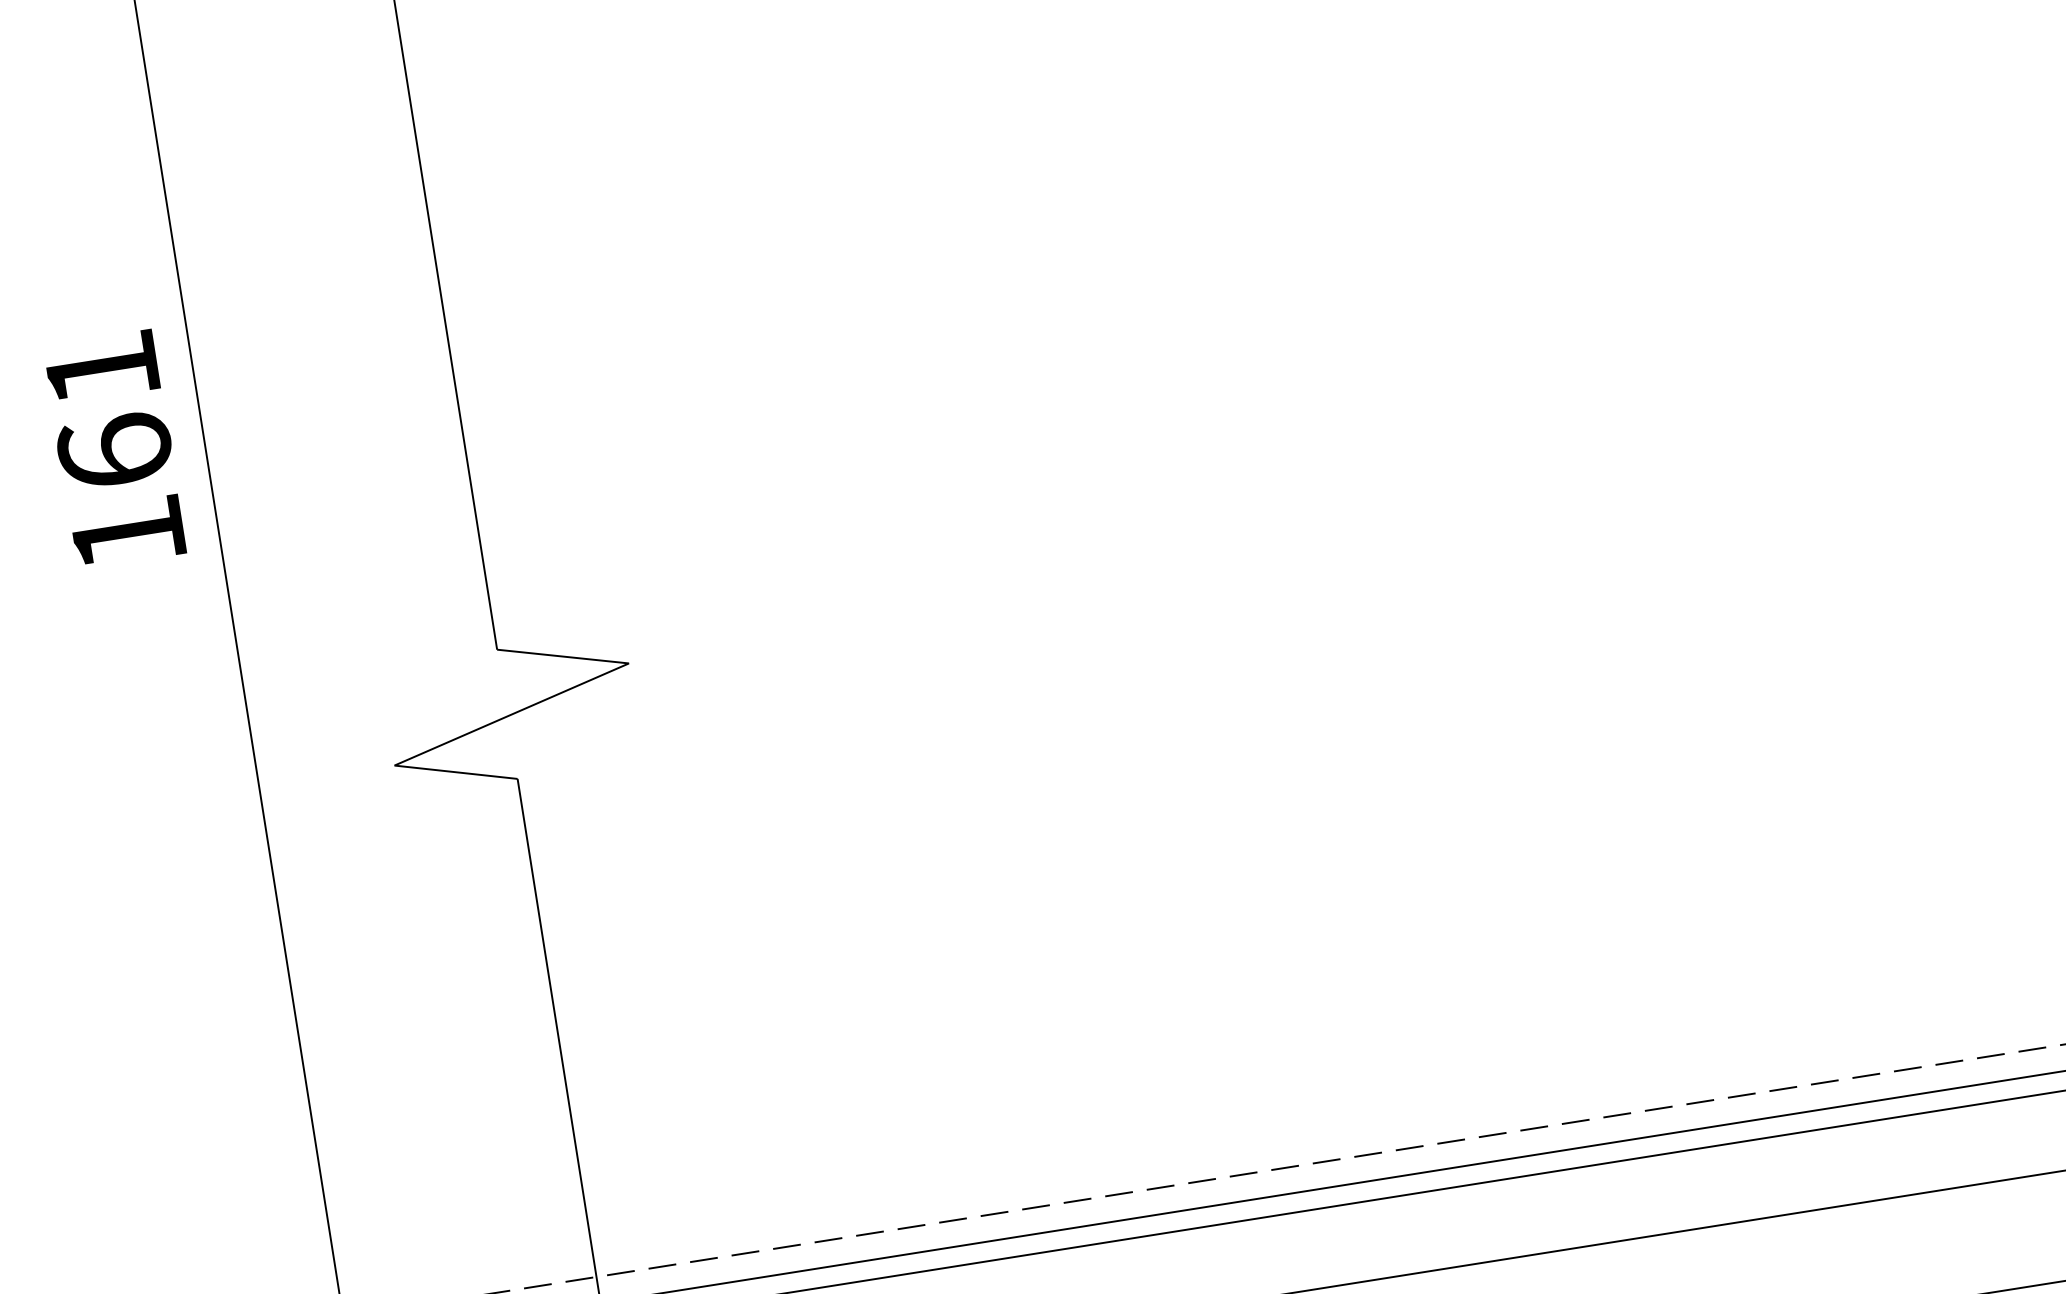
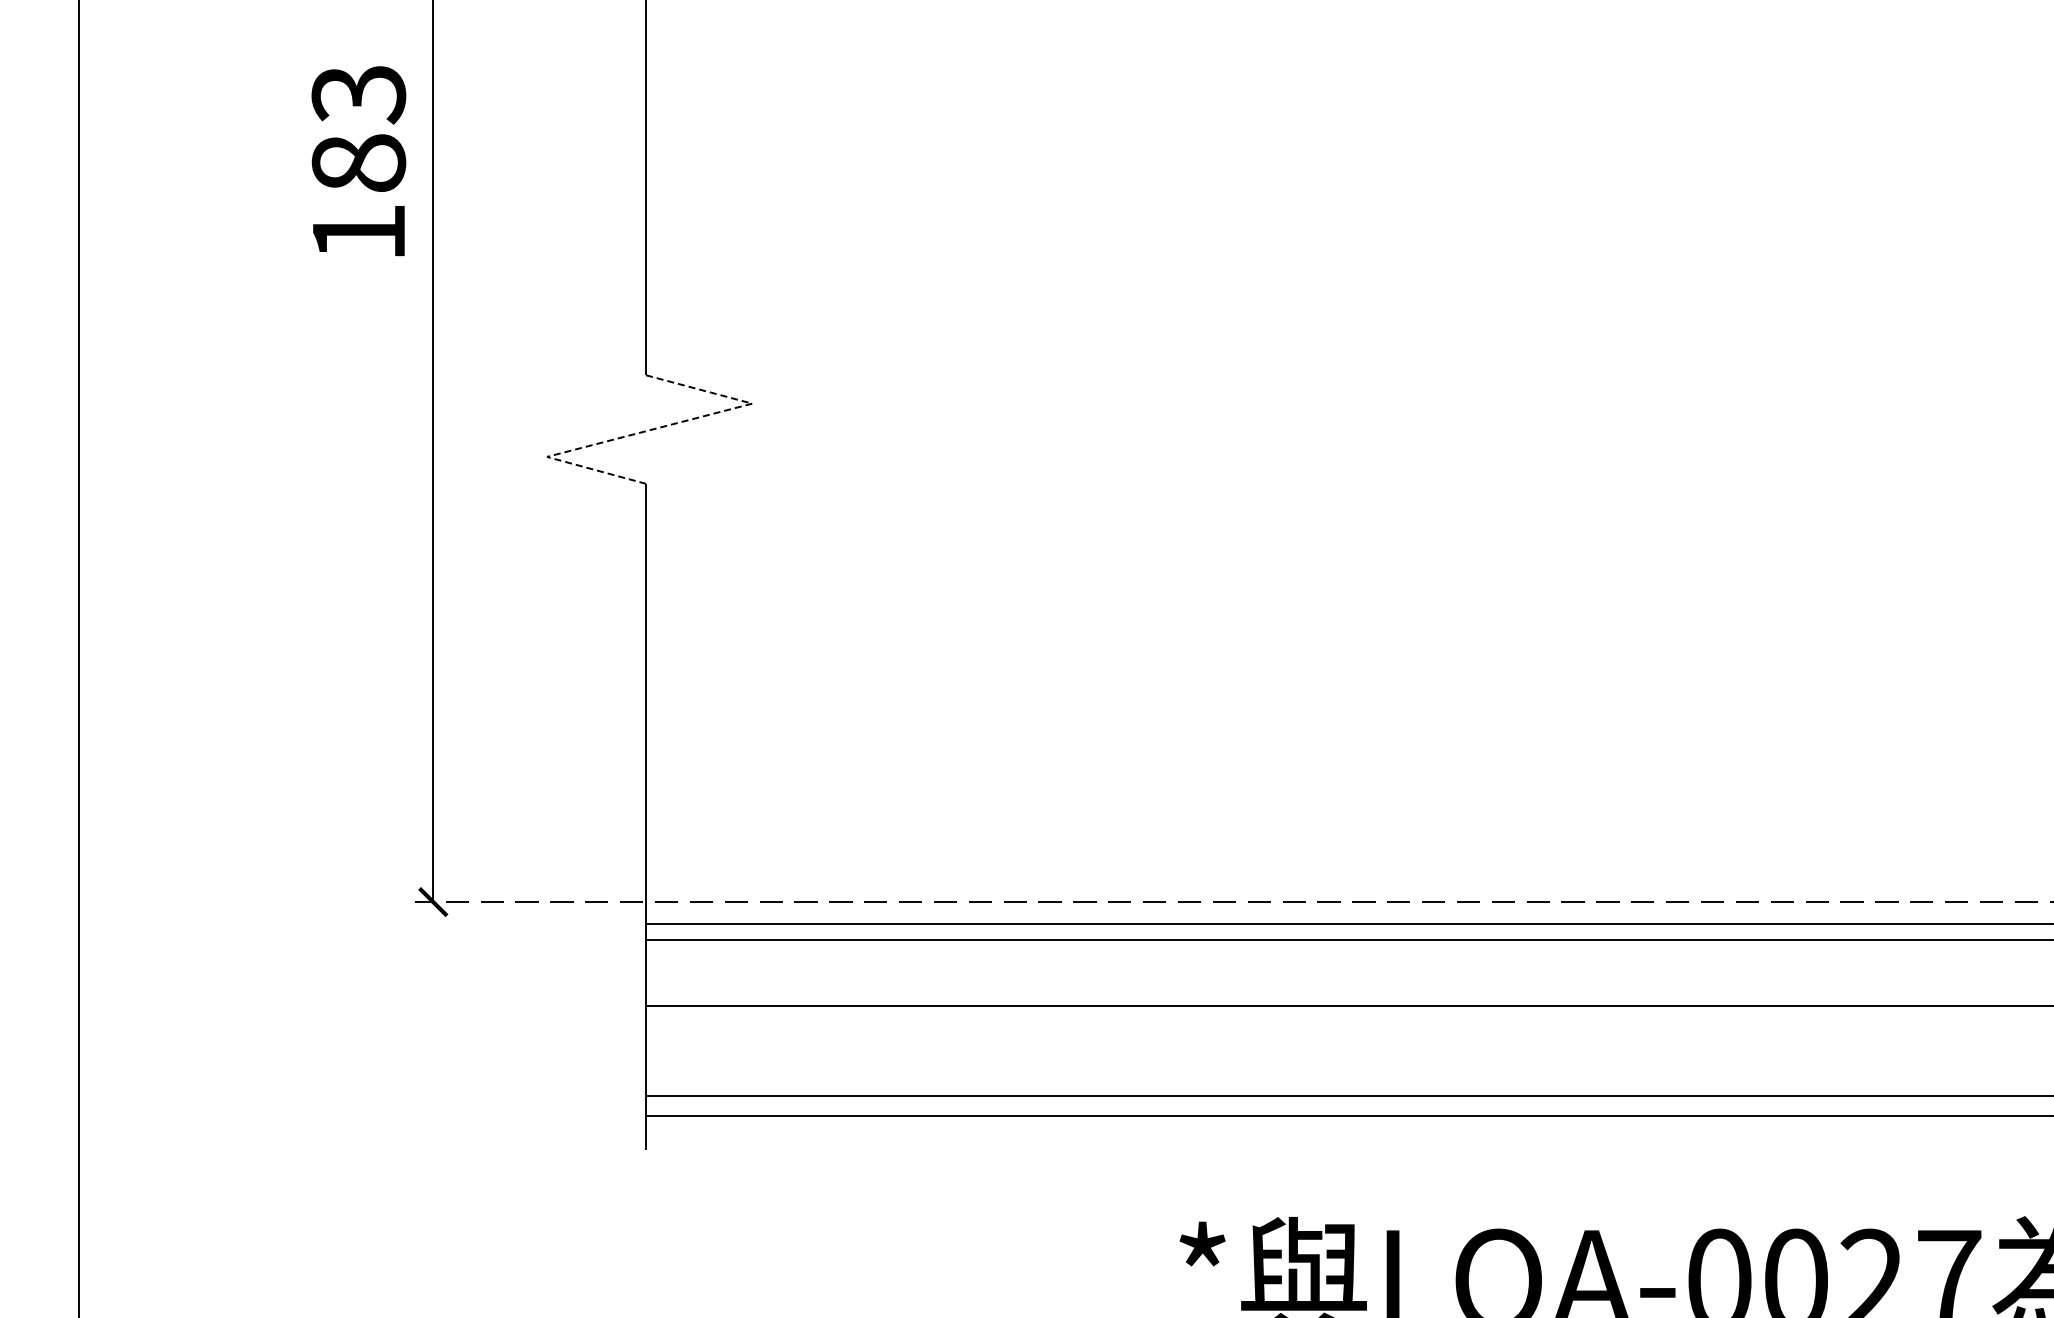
text: (108, 410) -> (358, 128), 161 -> 183
line: (516, 712) -> (653, 429), solid -> dashed

